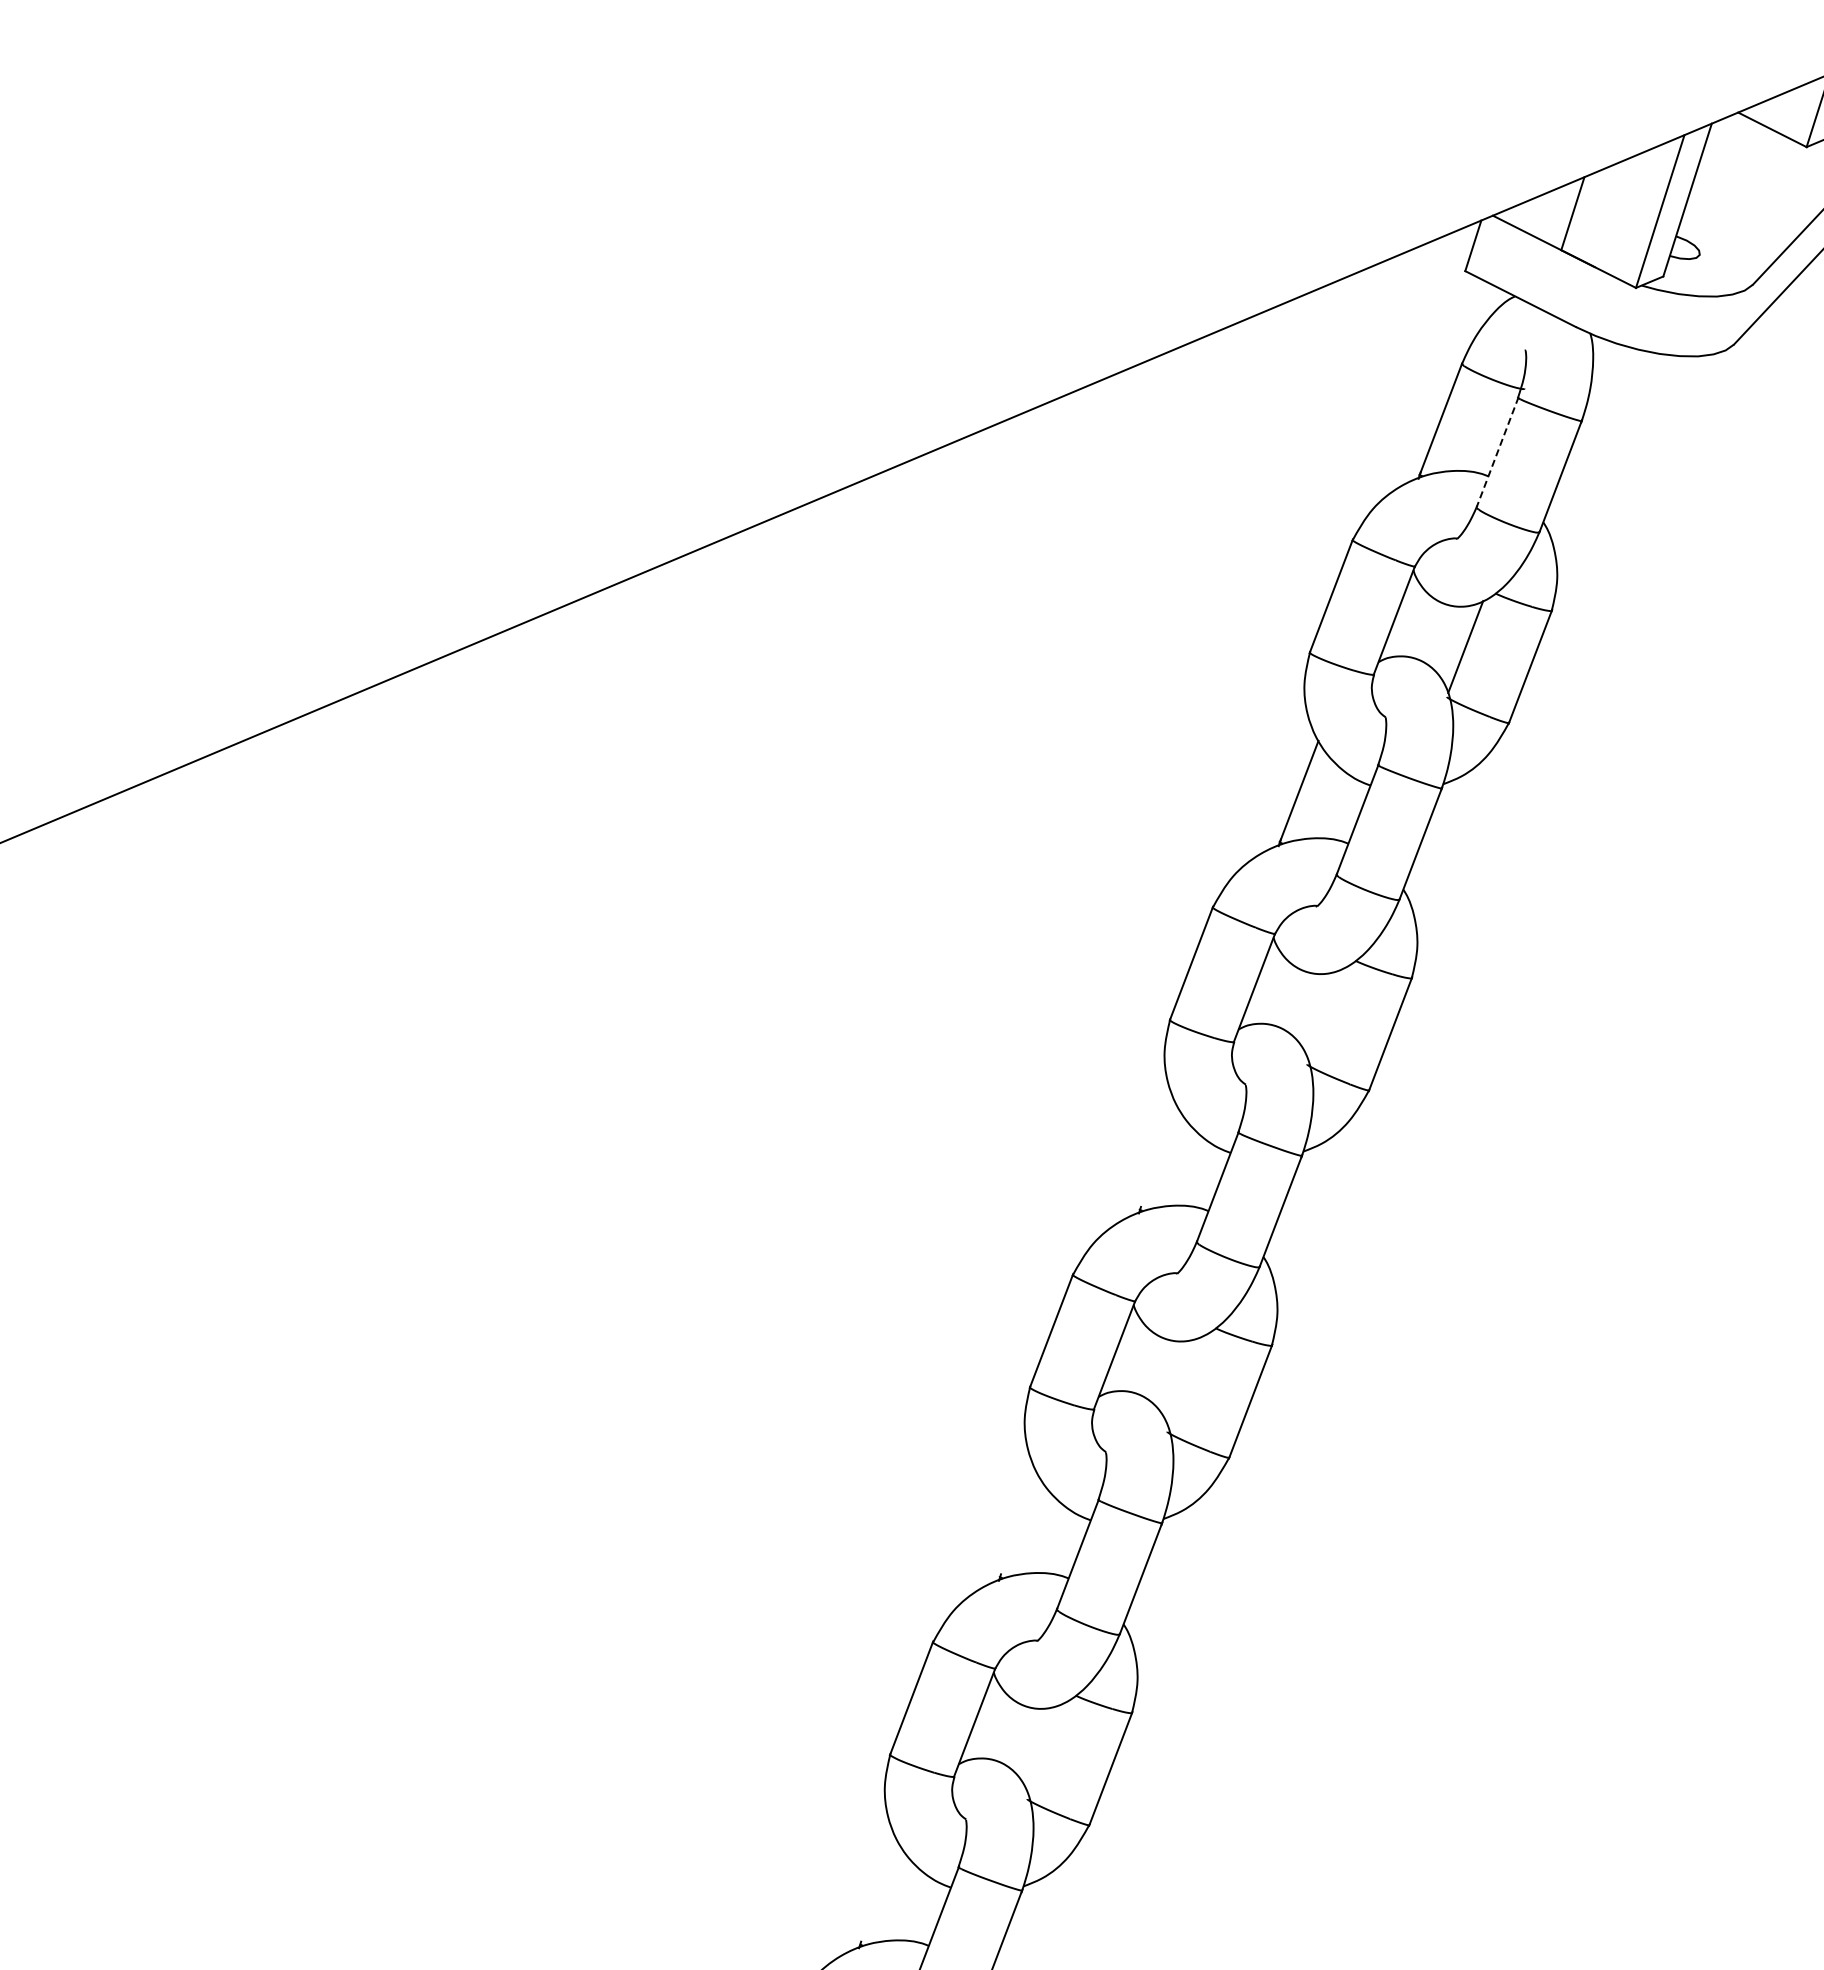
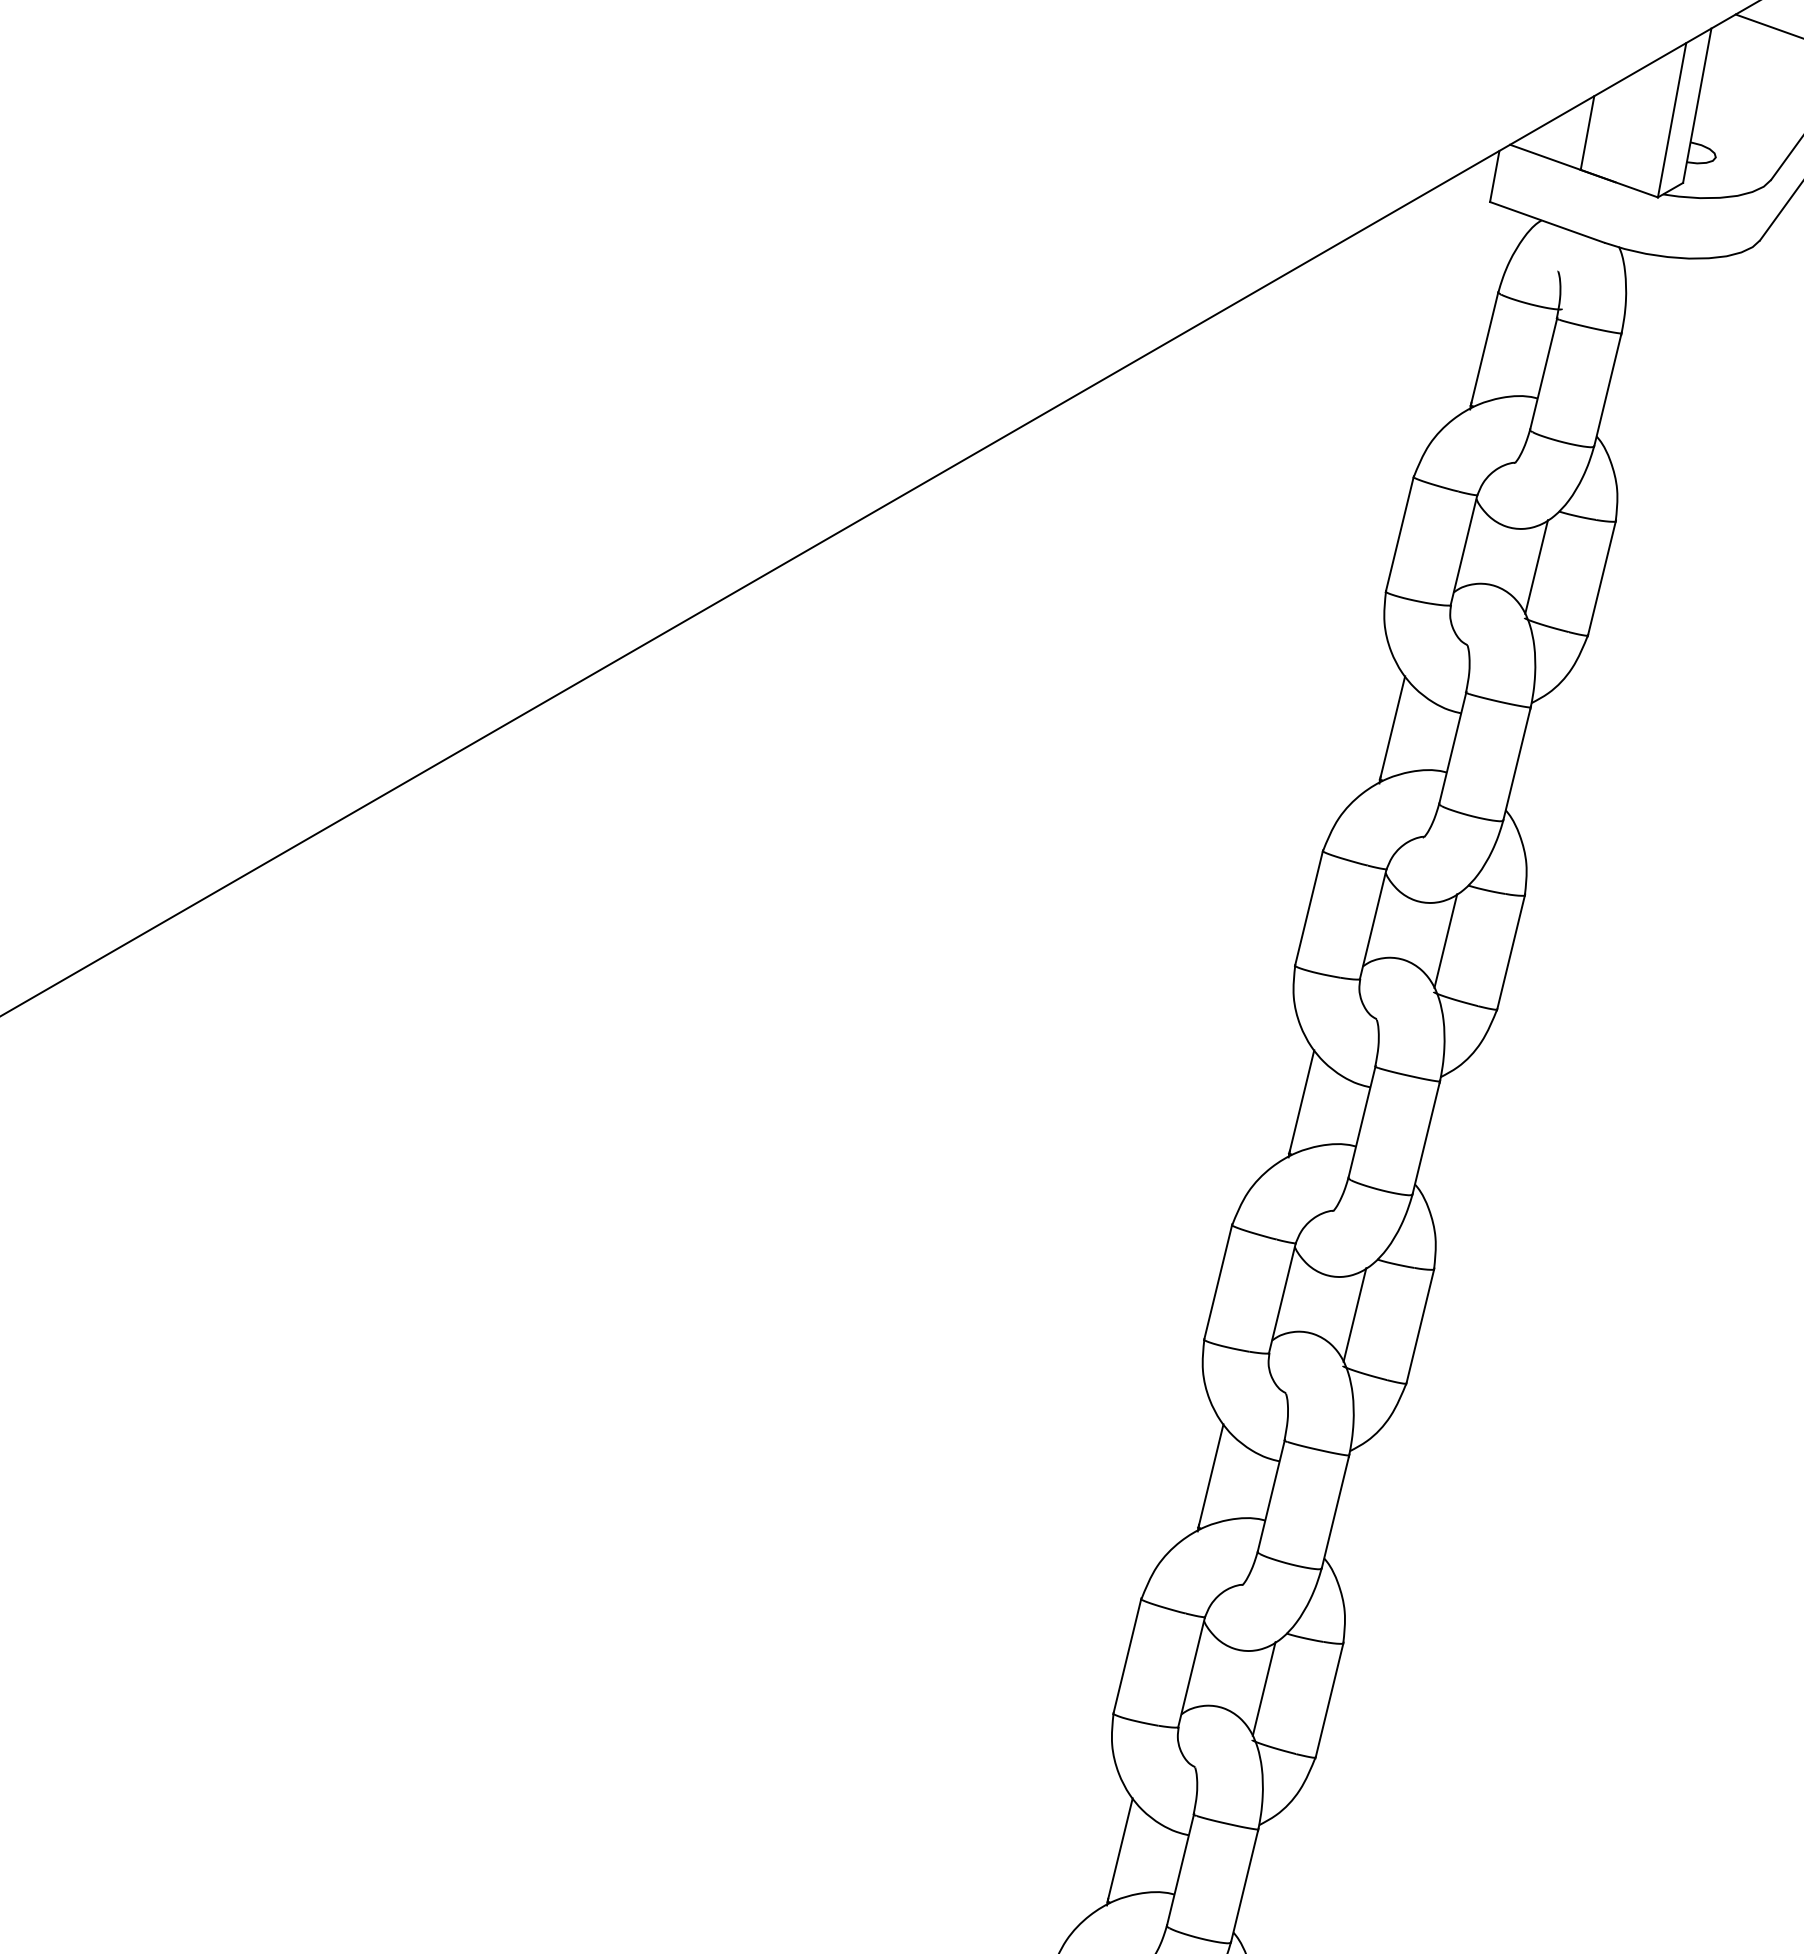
line: (1497, 451) -> (1543, 373), dashed -> solid
line: (1325, 1013) -> (1445, 940), added
line: (1158, 1159) -> (1301, 1102), added
line: (1185, 1381) -> (1354, 1314), added
line: (1018, 1526) -> (1210, 1476), added
line: (1045, 1748) -> (1263, 1688), added
line: (878, 1894) -> (1119, 1850), added

